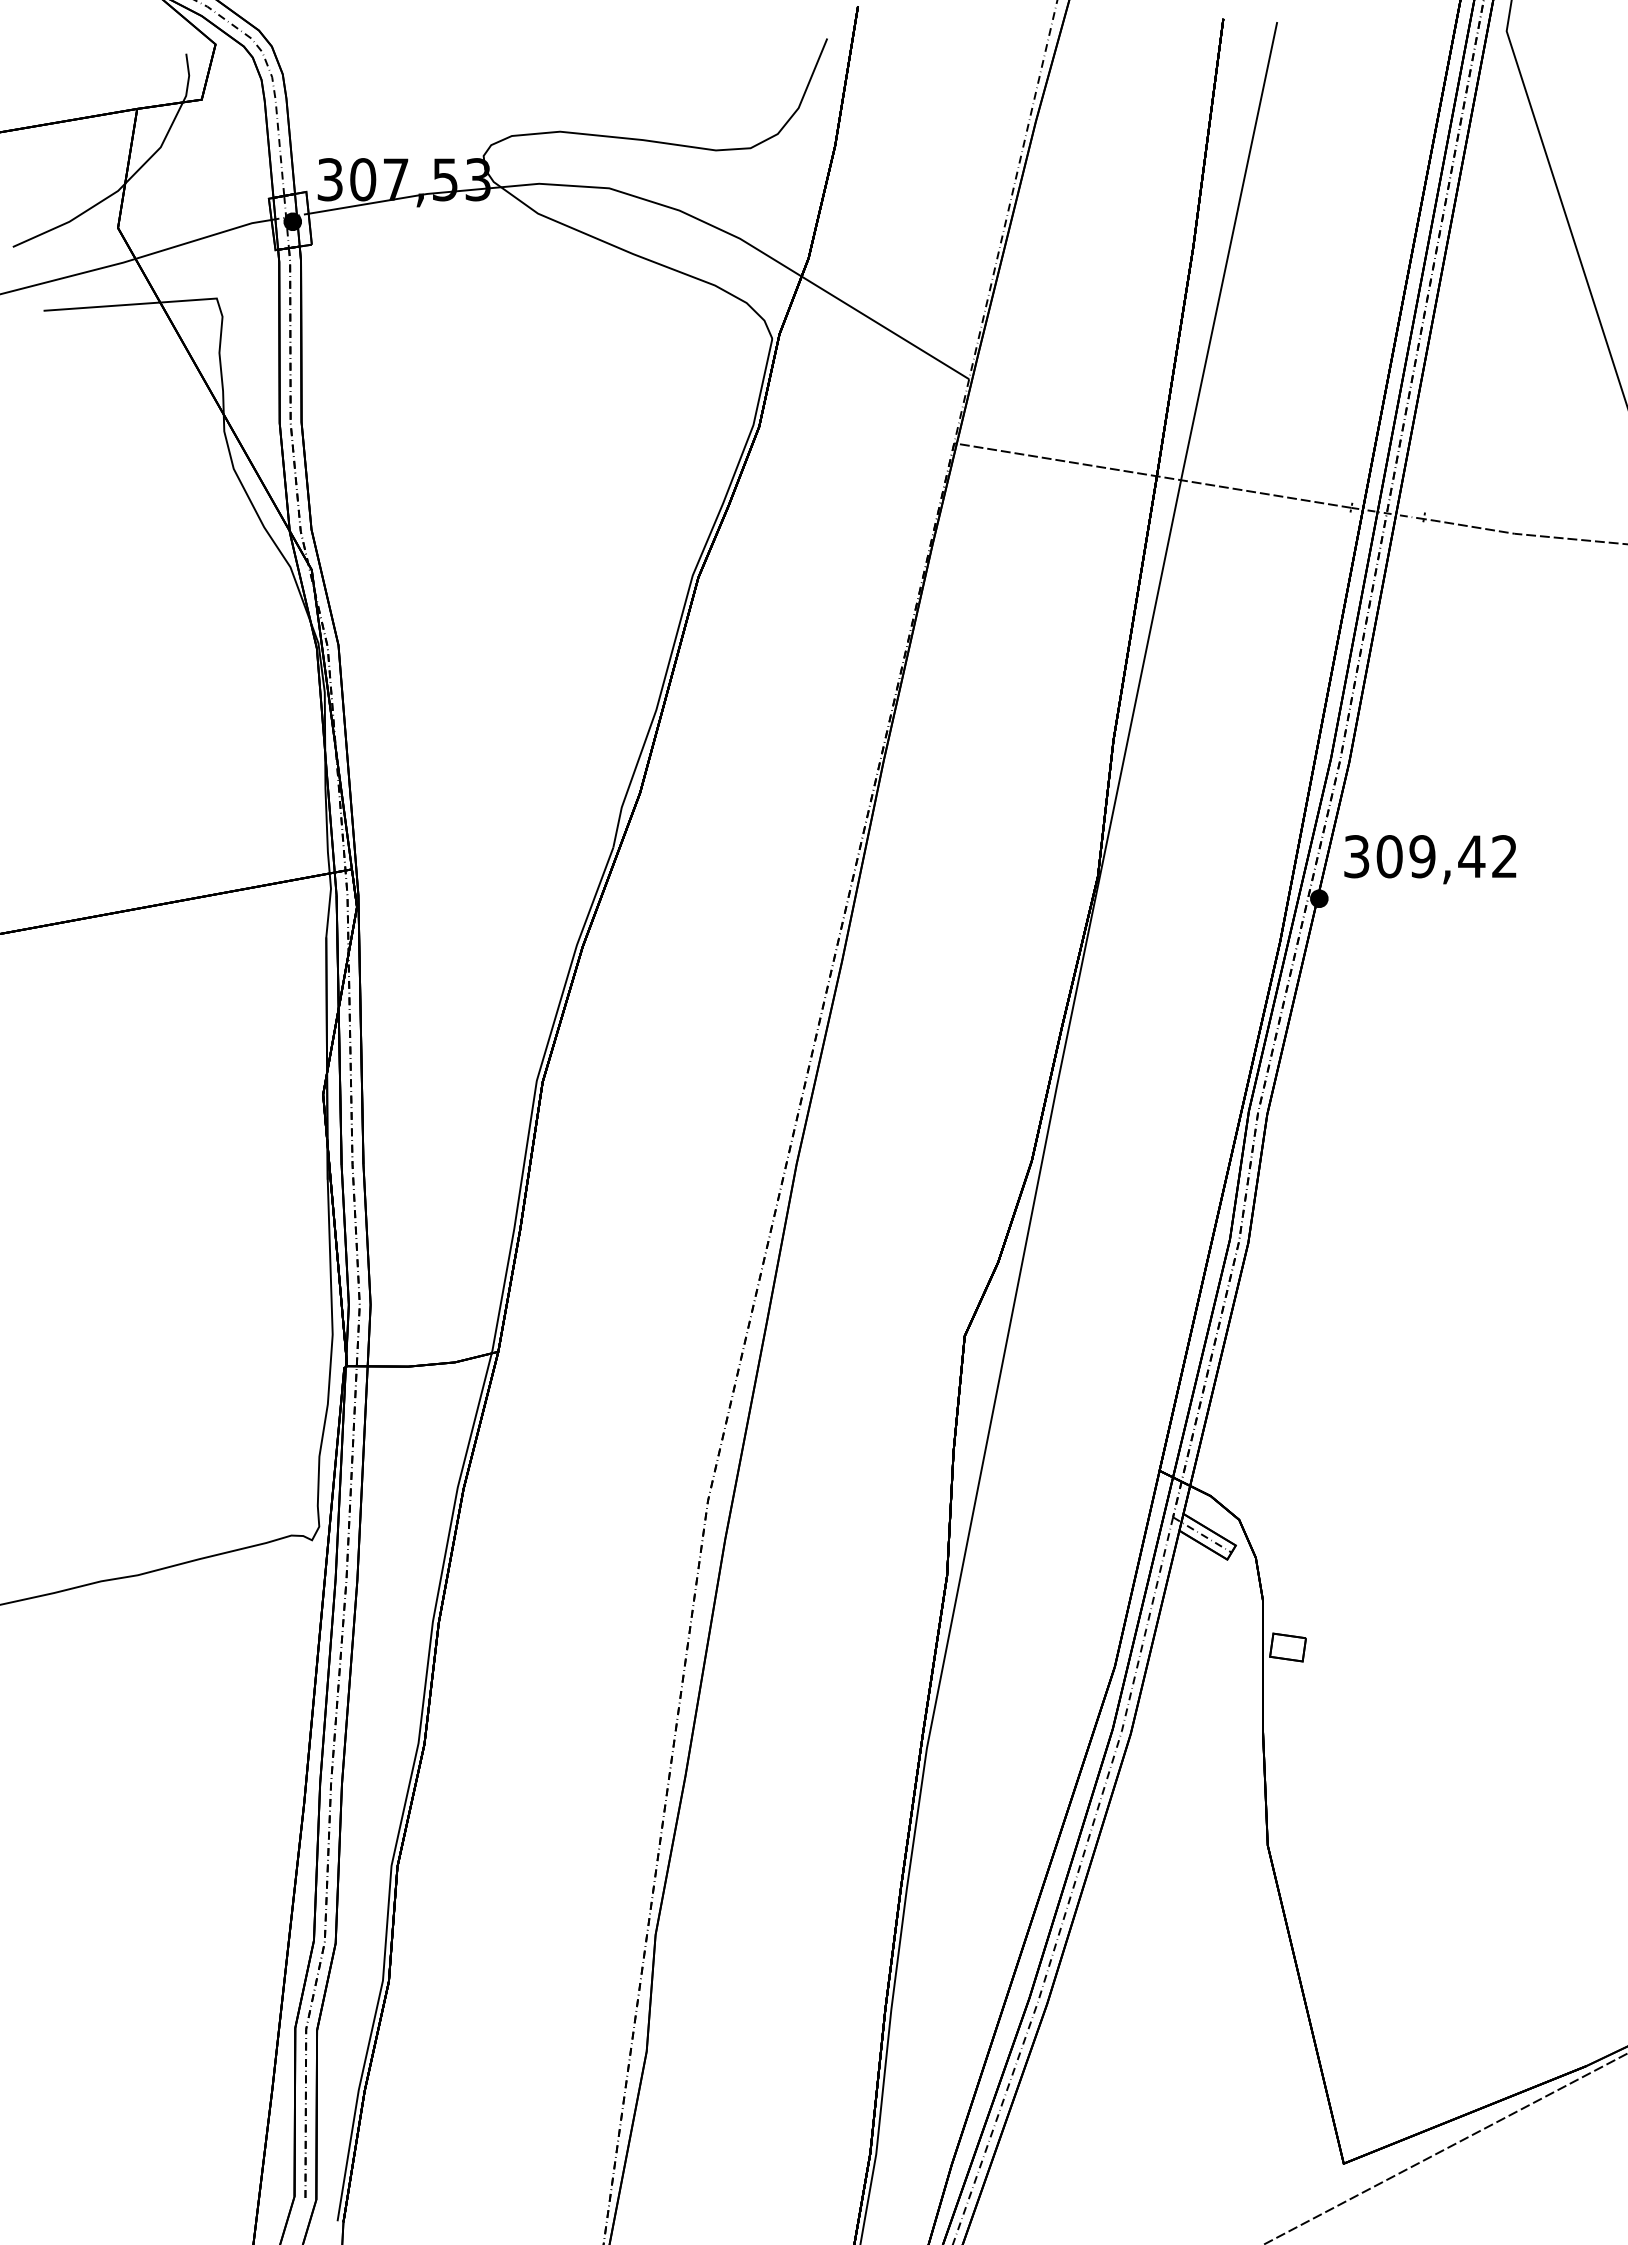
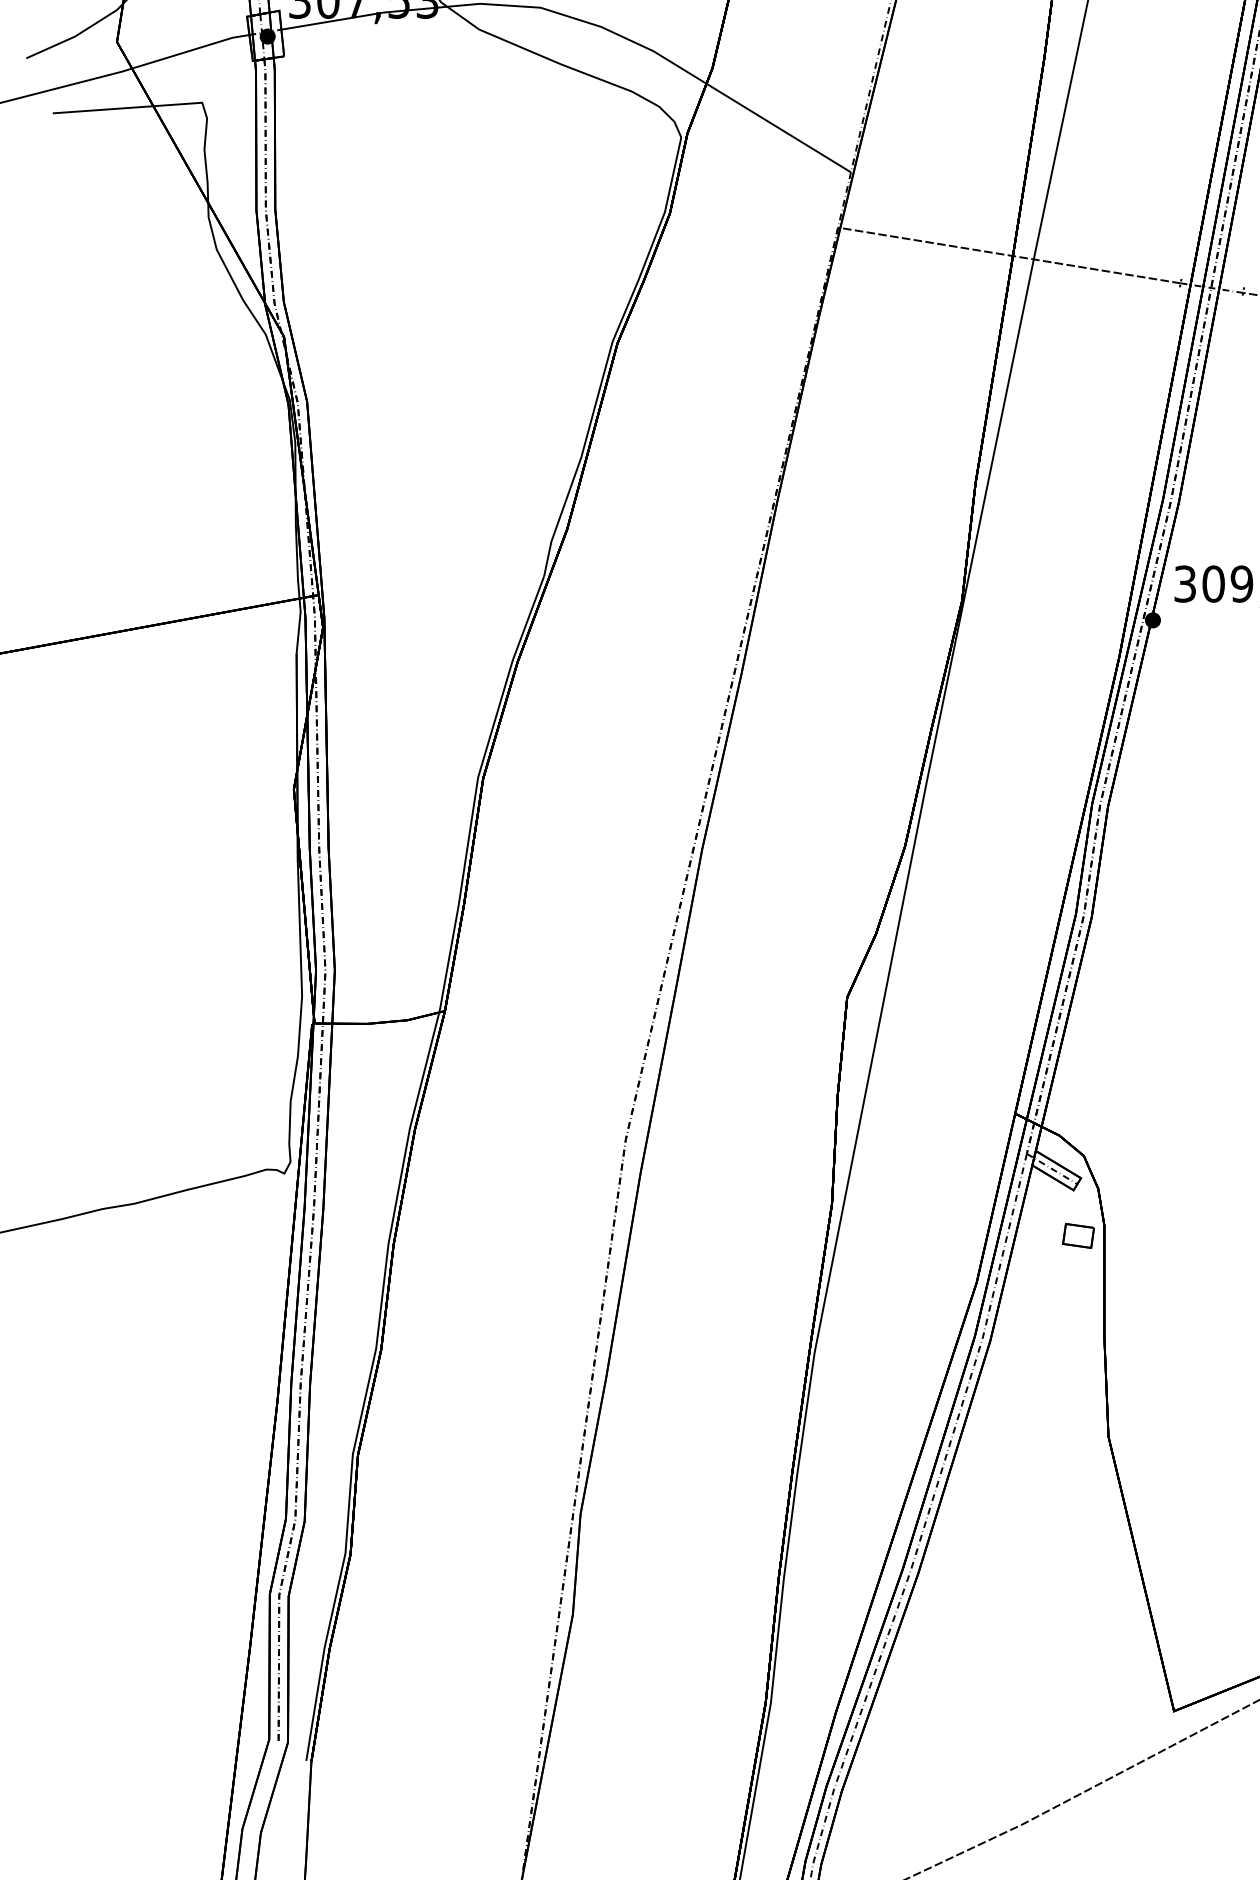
part: (1287, 1647) -> (1078, 1235), moved

